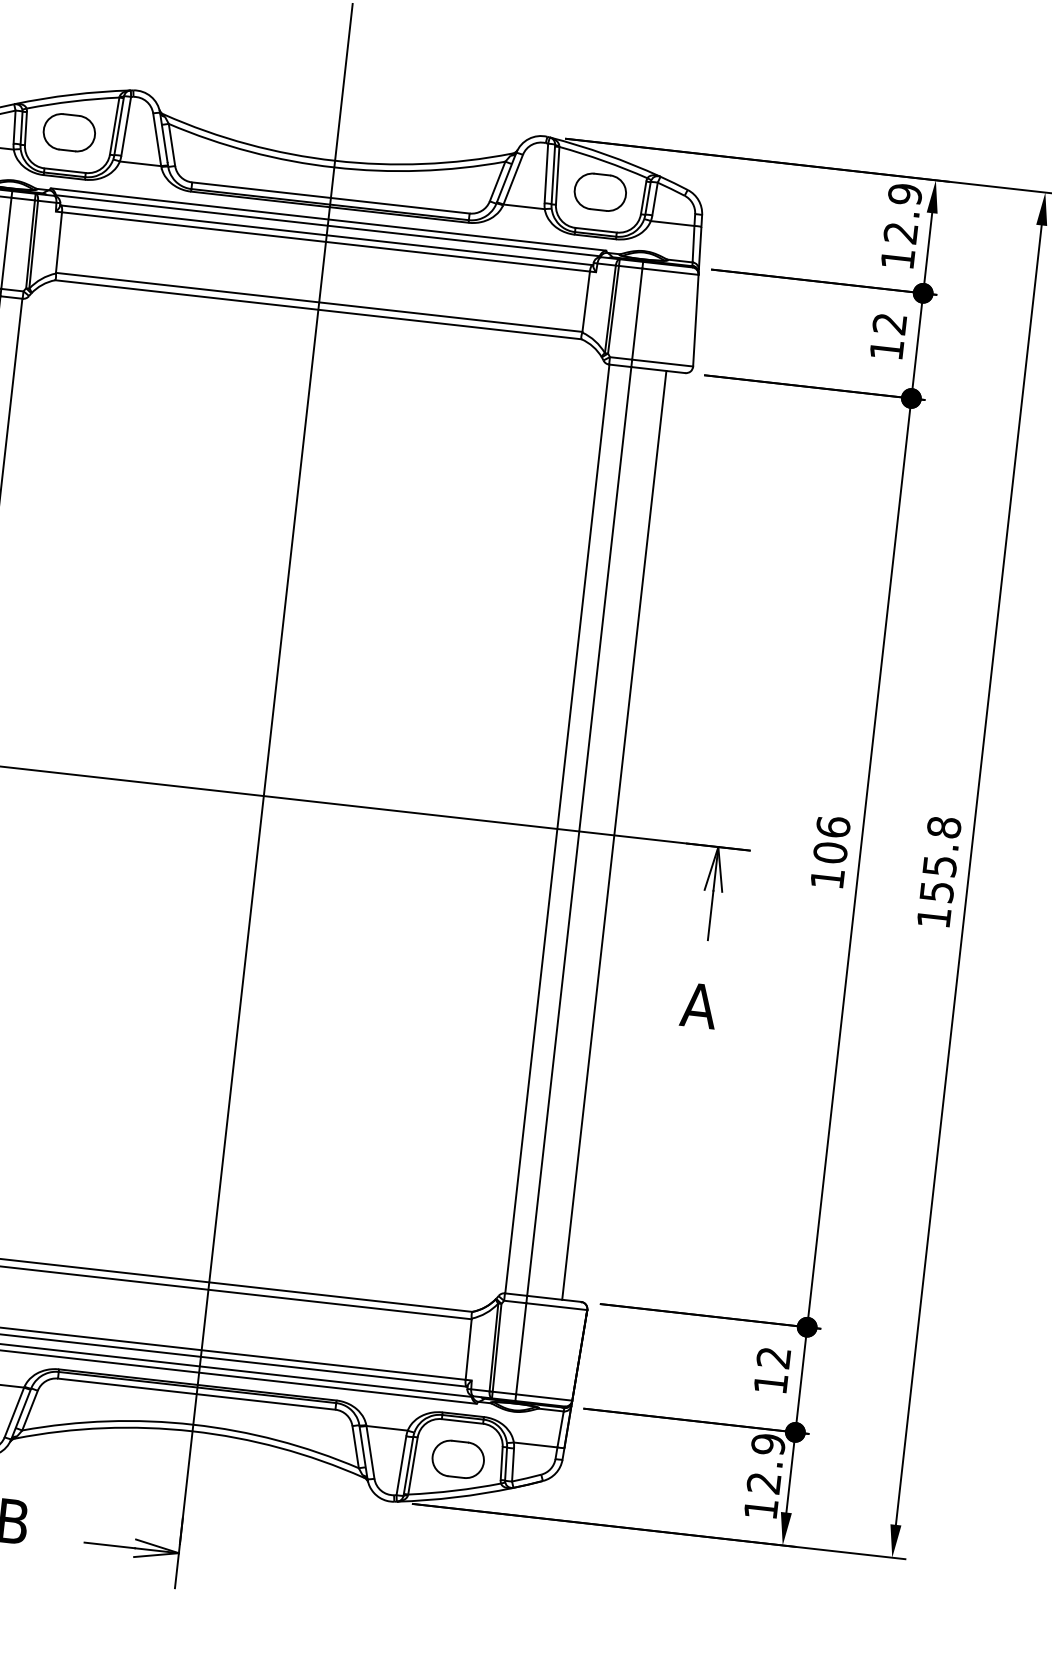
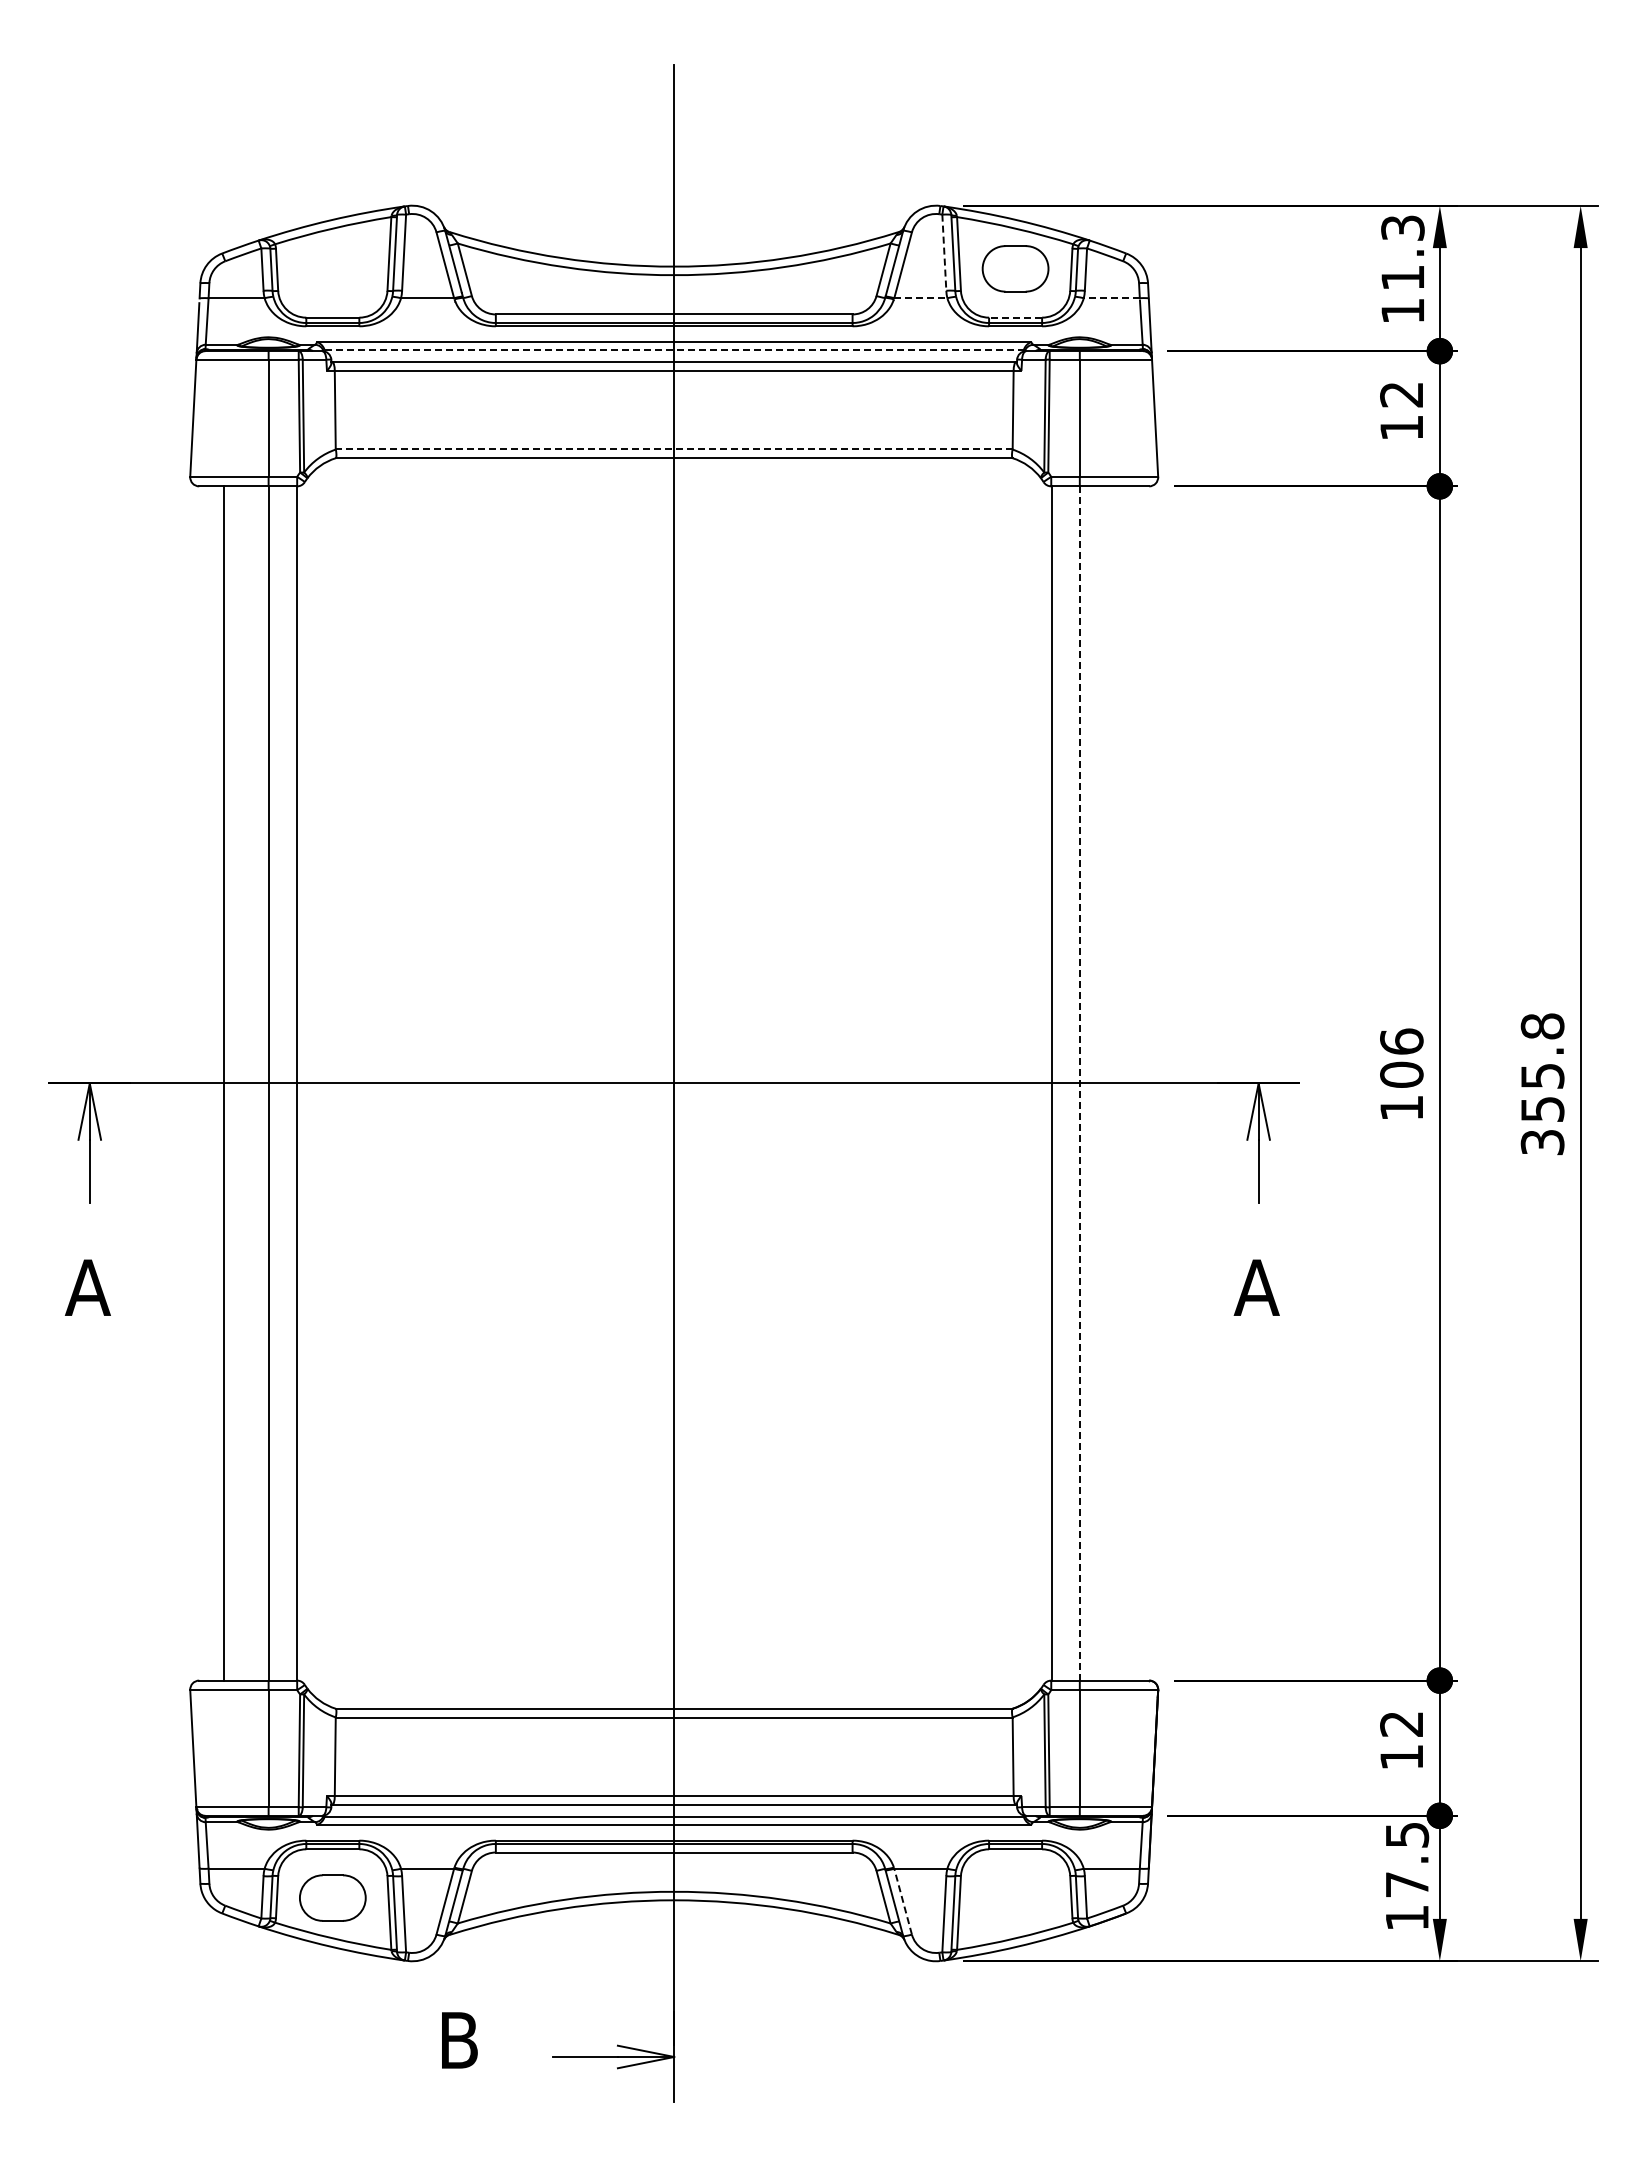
part: (69, 132) -> (332, 268), removed
line: (546, 174) -> (944, 253), solid -> dashed
line: (523, 207) -> (920, 298), solid -> dashed
text: (902, 213) -> (1402, 252), 12.9 -> 11.3
line: (672, 223) -> (1111, 298), solid -> dashed
line: (327, 226) -> (674, 350), solid -> dashed
line: (596, 230) -> (1015, 317), solid -> dashed
line: (318, 302) -> (673, 448), solid -> dashed
line: (579, 831) -> (1079, 1083), solid -> dashed
line: (614, 835) -> (1124, 1083), removed
text: (933, 917) -> (1542, 1142), 155.8 -> 355.8
line: (370, 1452) -> (902, 1901), solid -> dashed
part: (458, 1458) -> (1015, 1897), removed
text: (765, 1463) -> (1406, 1859), 12.9 -> 17.5

